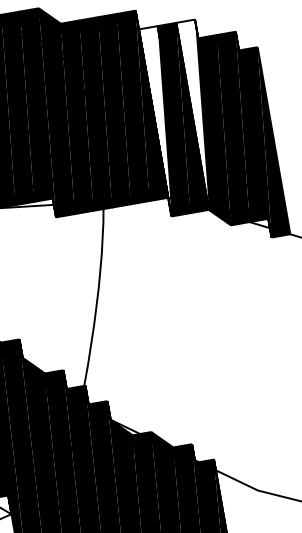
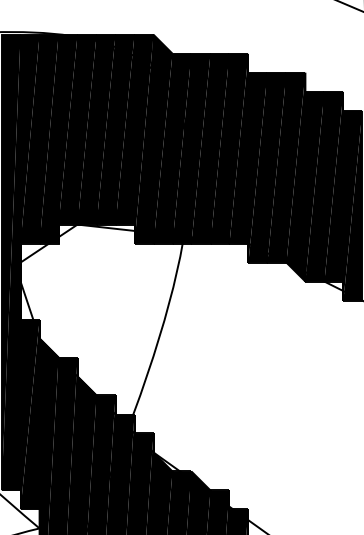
fill: (201, 114) -> (295, 167), added
fill: (164, 121) -> (257, 167), added

